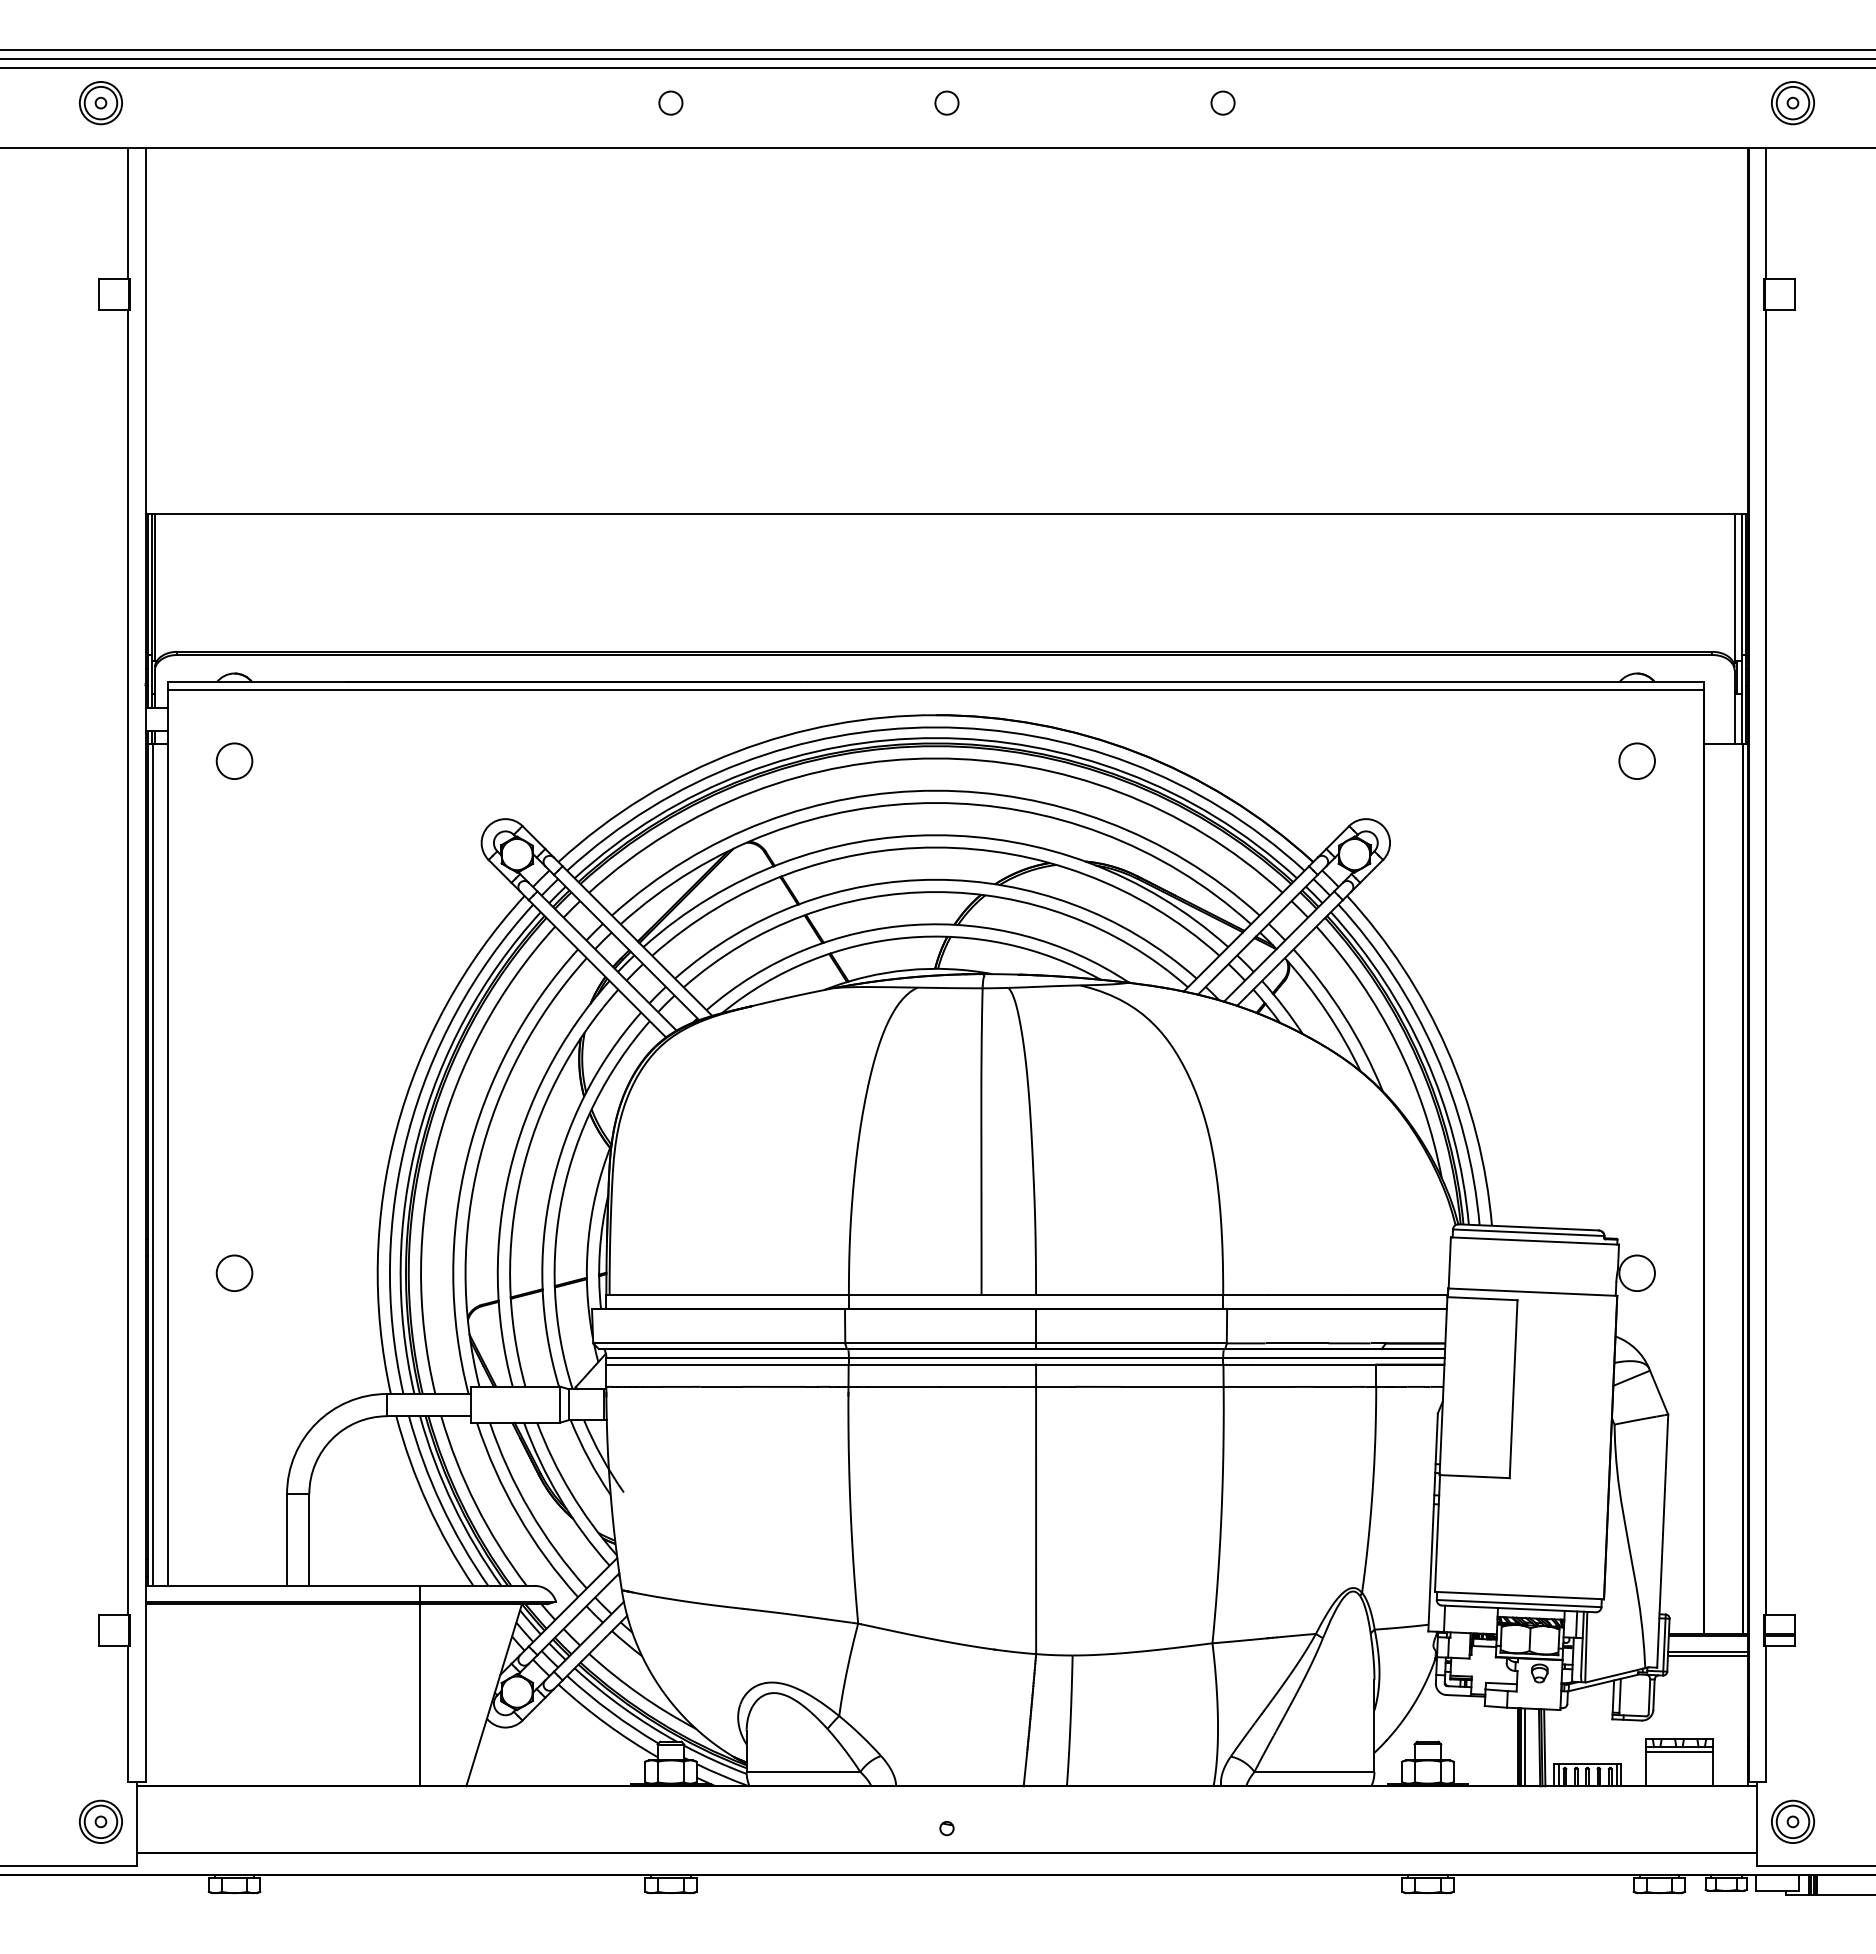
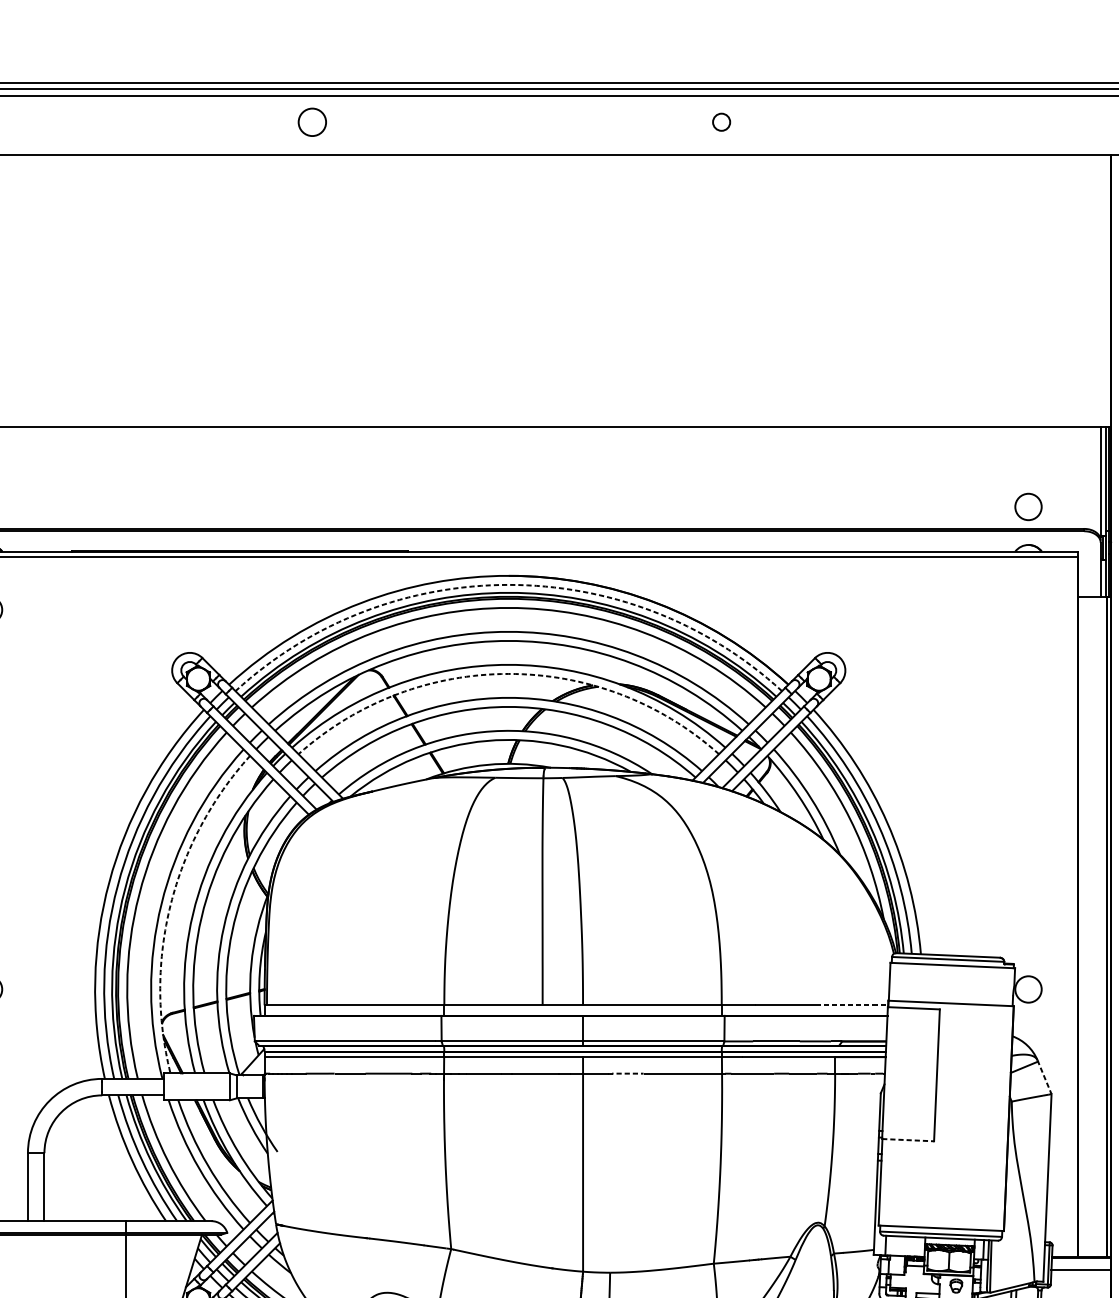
circle: (670, 102) -> (312, 121), size x1.6
circle: (946, 102) -> (516, 121), removed
arc: (935, 727) -> (508, 584), solid -> dashed
circle: (1636, 760) -> (1028, 506), moved
arc: (935, 847) -> (508, 673), solid -> dashed
arc: (479, 1158) -> (170, 904), solid -> dashed
line: (1399, 1294) -> (852, 1005), solid -> dashed
line: (1098, 1386) -> (629, 1073), solid -> dashed
line: (1658, 1391) -> (1044, 1077), solid -> dashed
line: (1475, 1476) -> (908, 1140), solid -> dashed
line: (1707, 1655) -> (1080, 1272), removed

